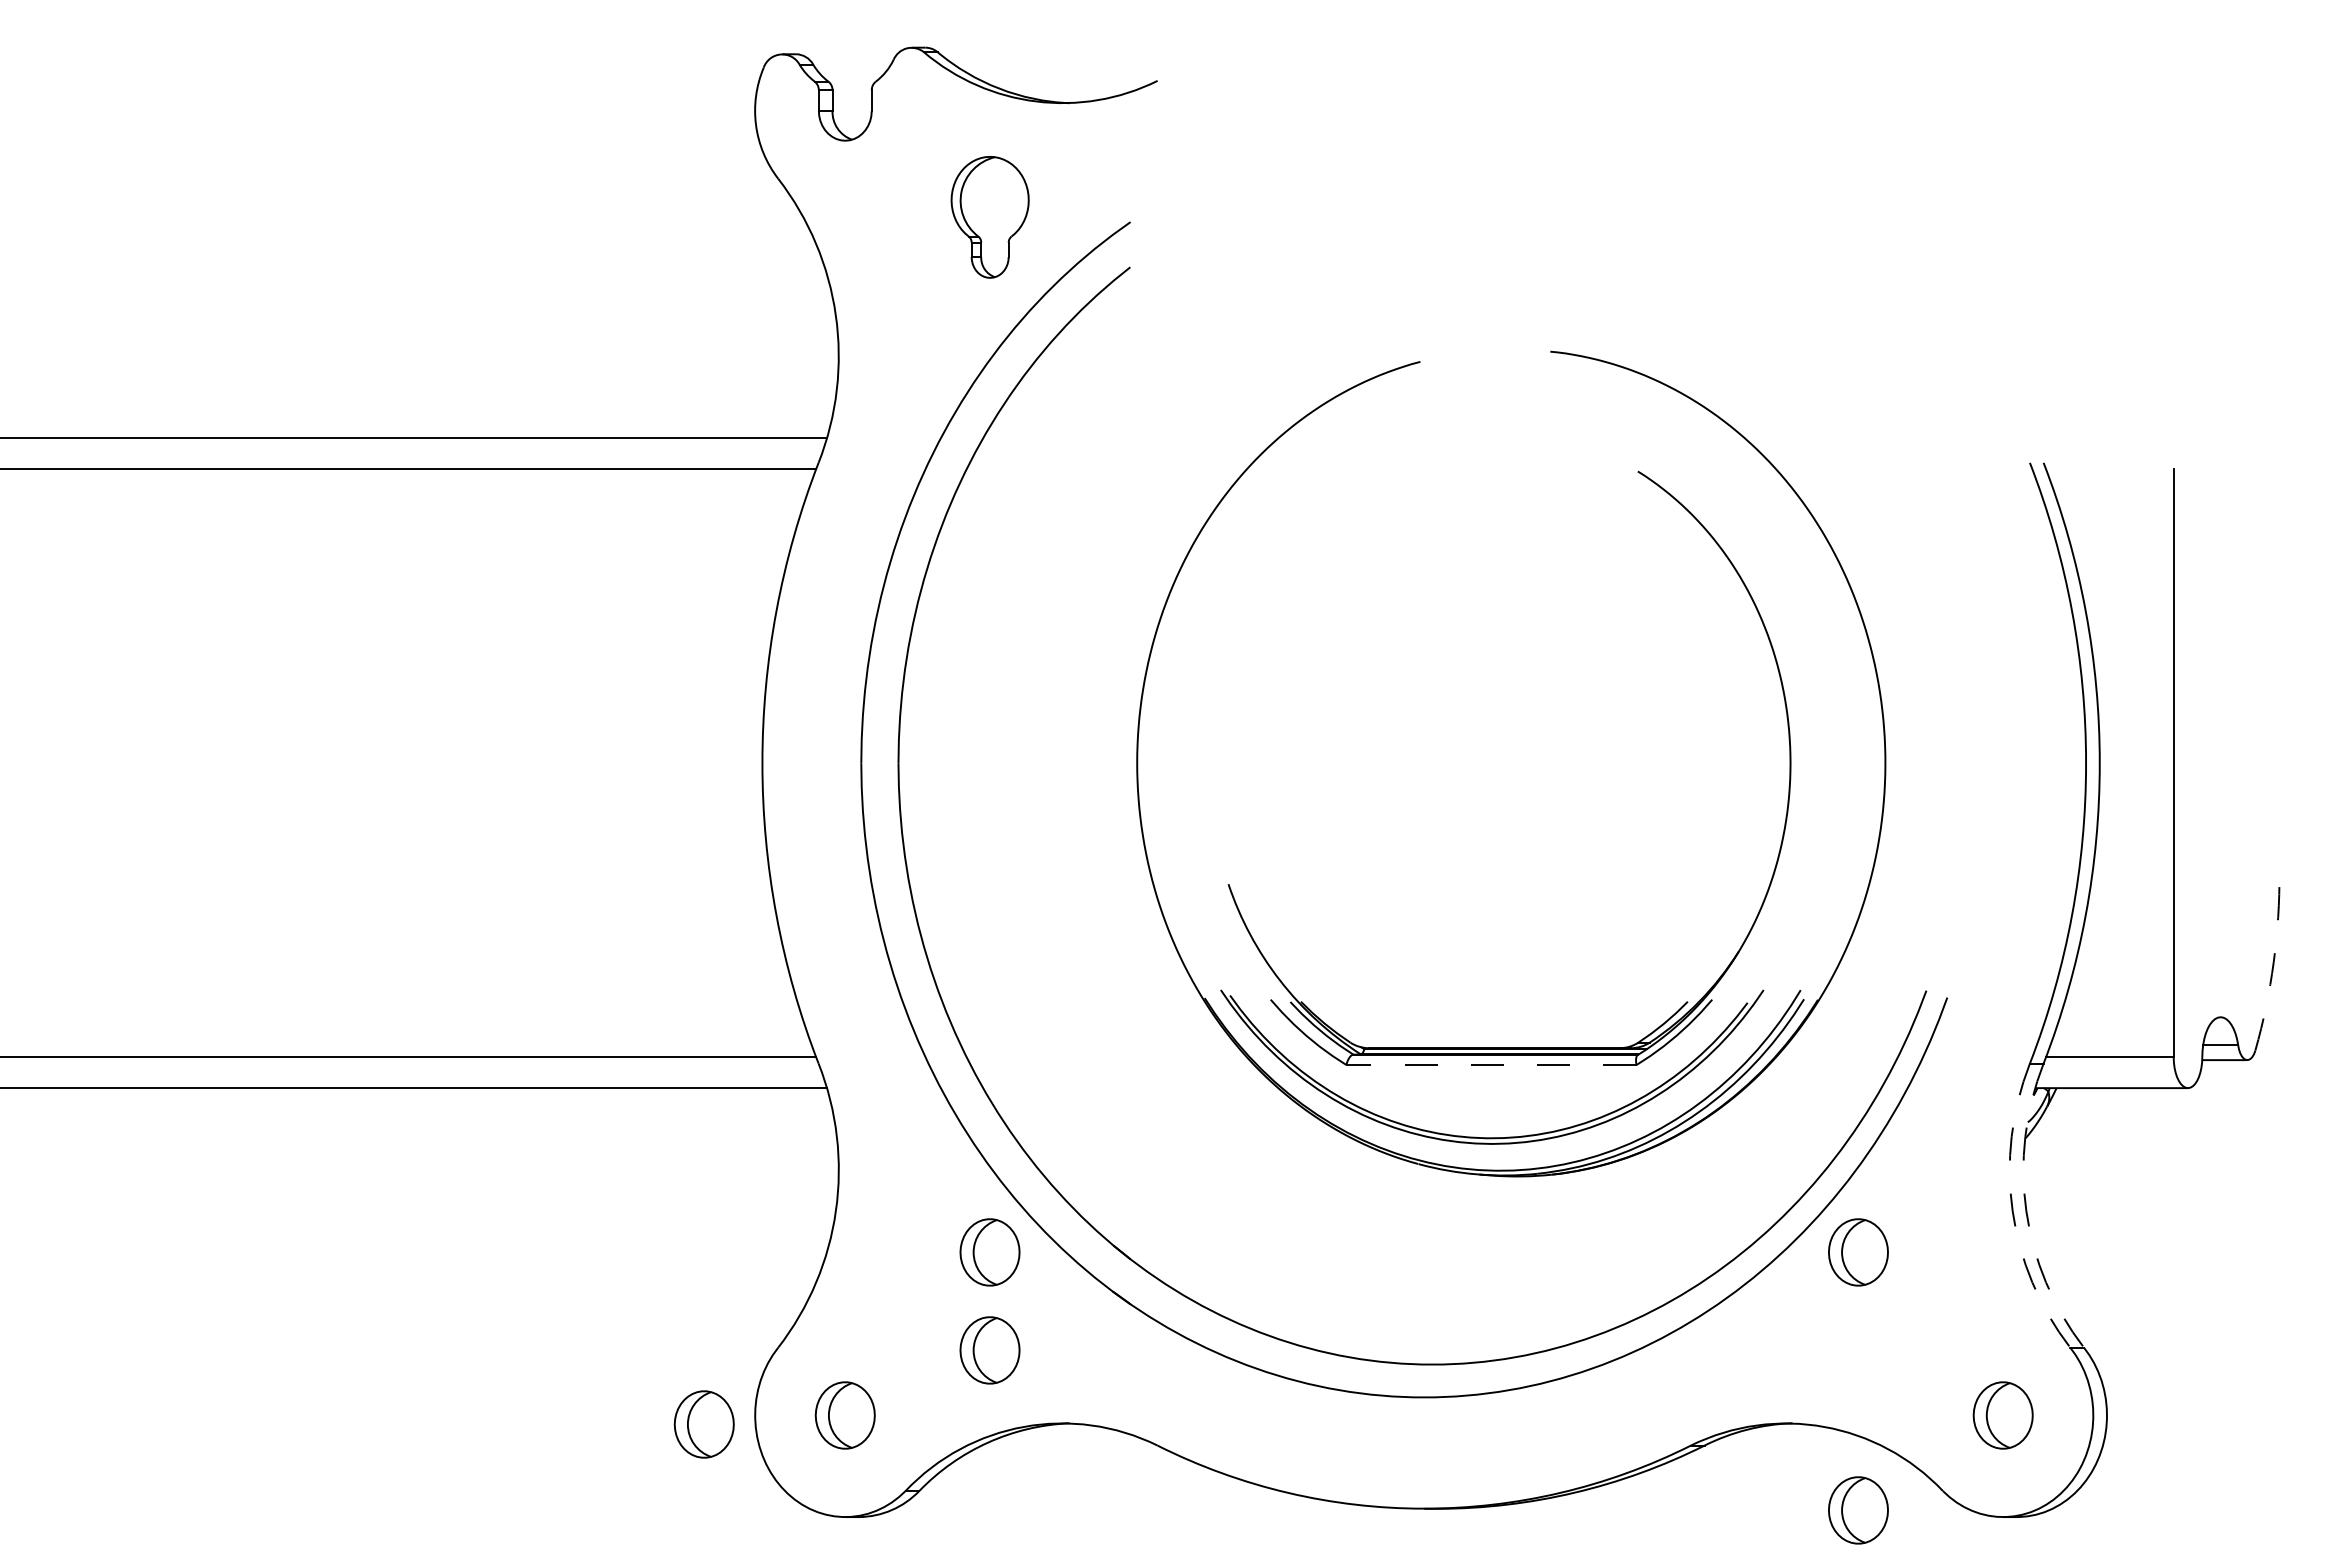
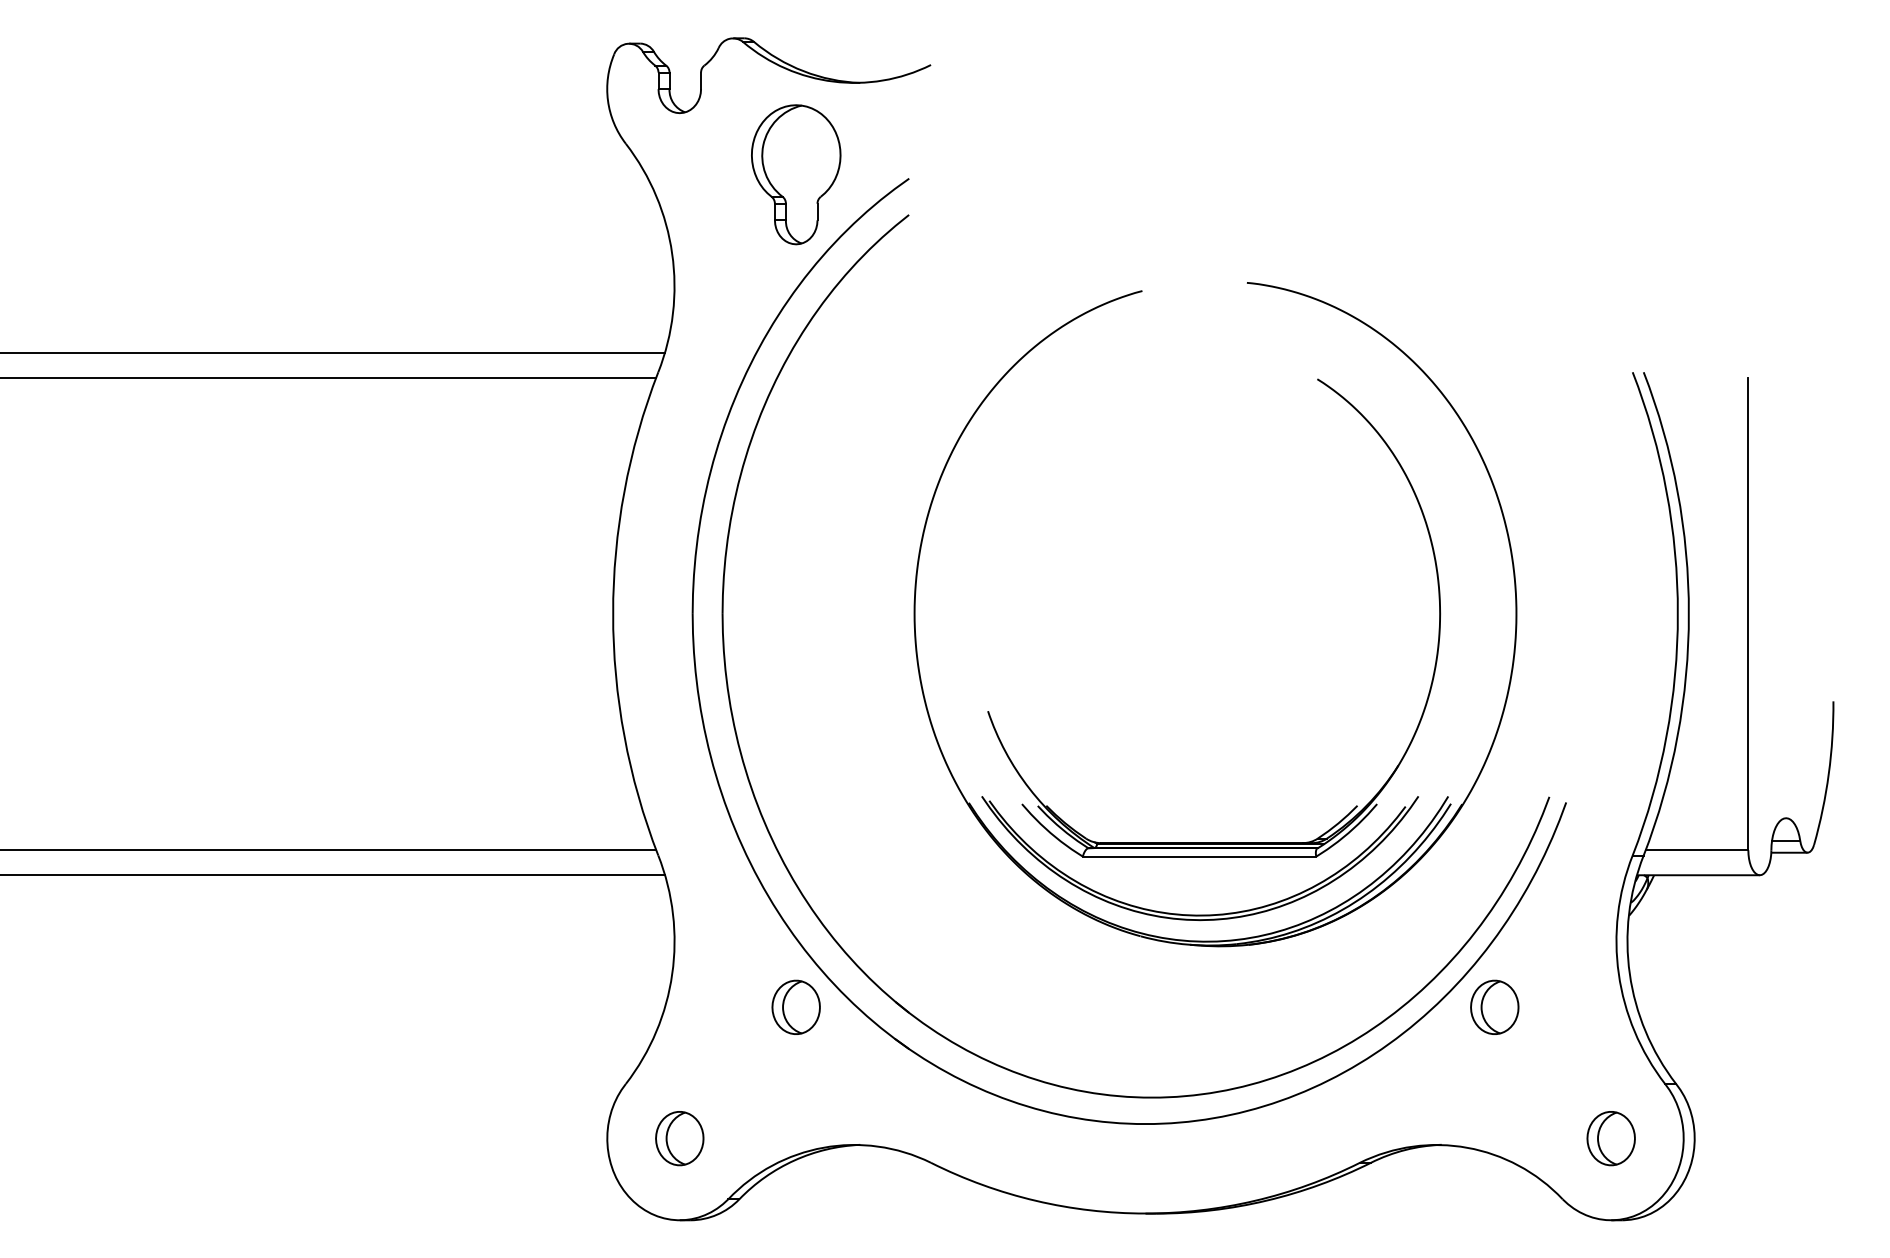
part: (990, 217) -> (796, 174), size x1.43
arc: (2273, 962) -> (1828, 774), dashed -> solid
line: (1491, 1065) -> (1199, 857), dashed -> solid
arc: (2012, 1210) -> (1618, 973), dashed -> solid
arc: (2026, 1210) -> (1629, 973), dashed -> solid
part: (989, 1350) -> (795, 1086), removed
part: (703, 1424) -> (565, 1145), removed
part: (1858, 1510) -> (1494, 1215), removed

